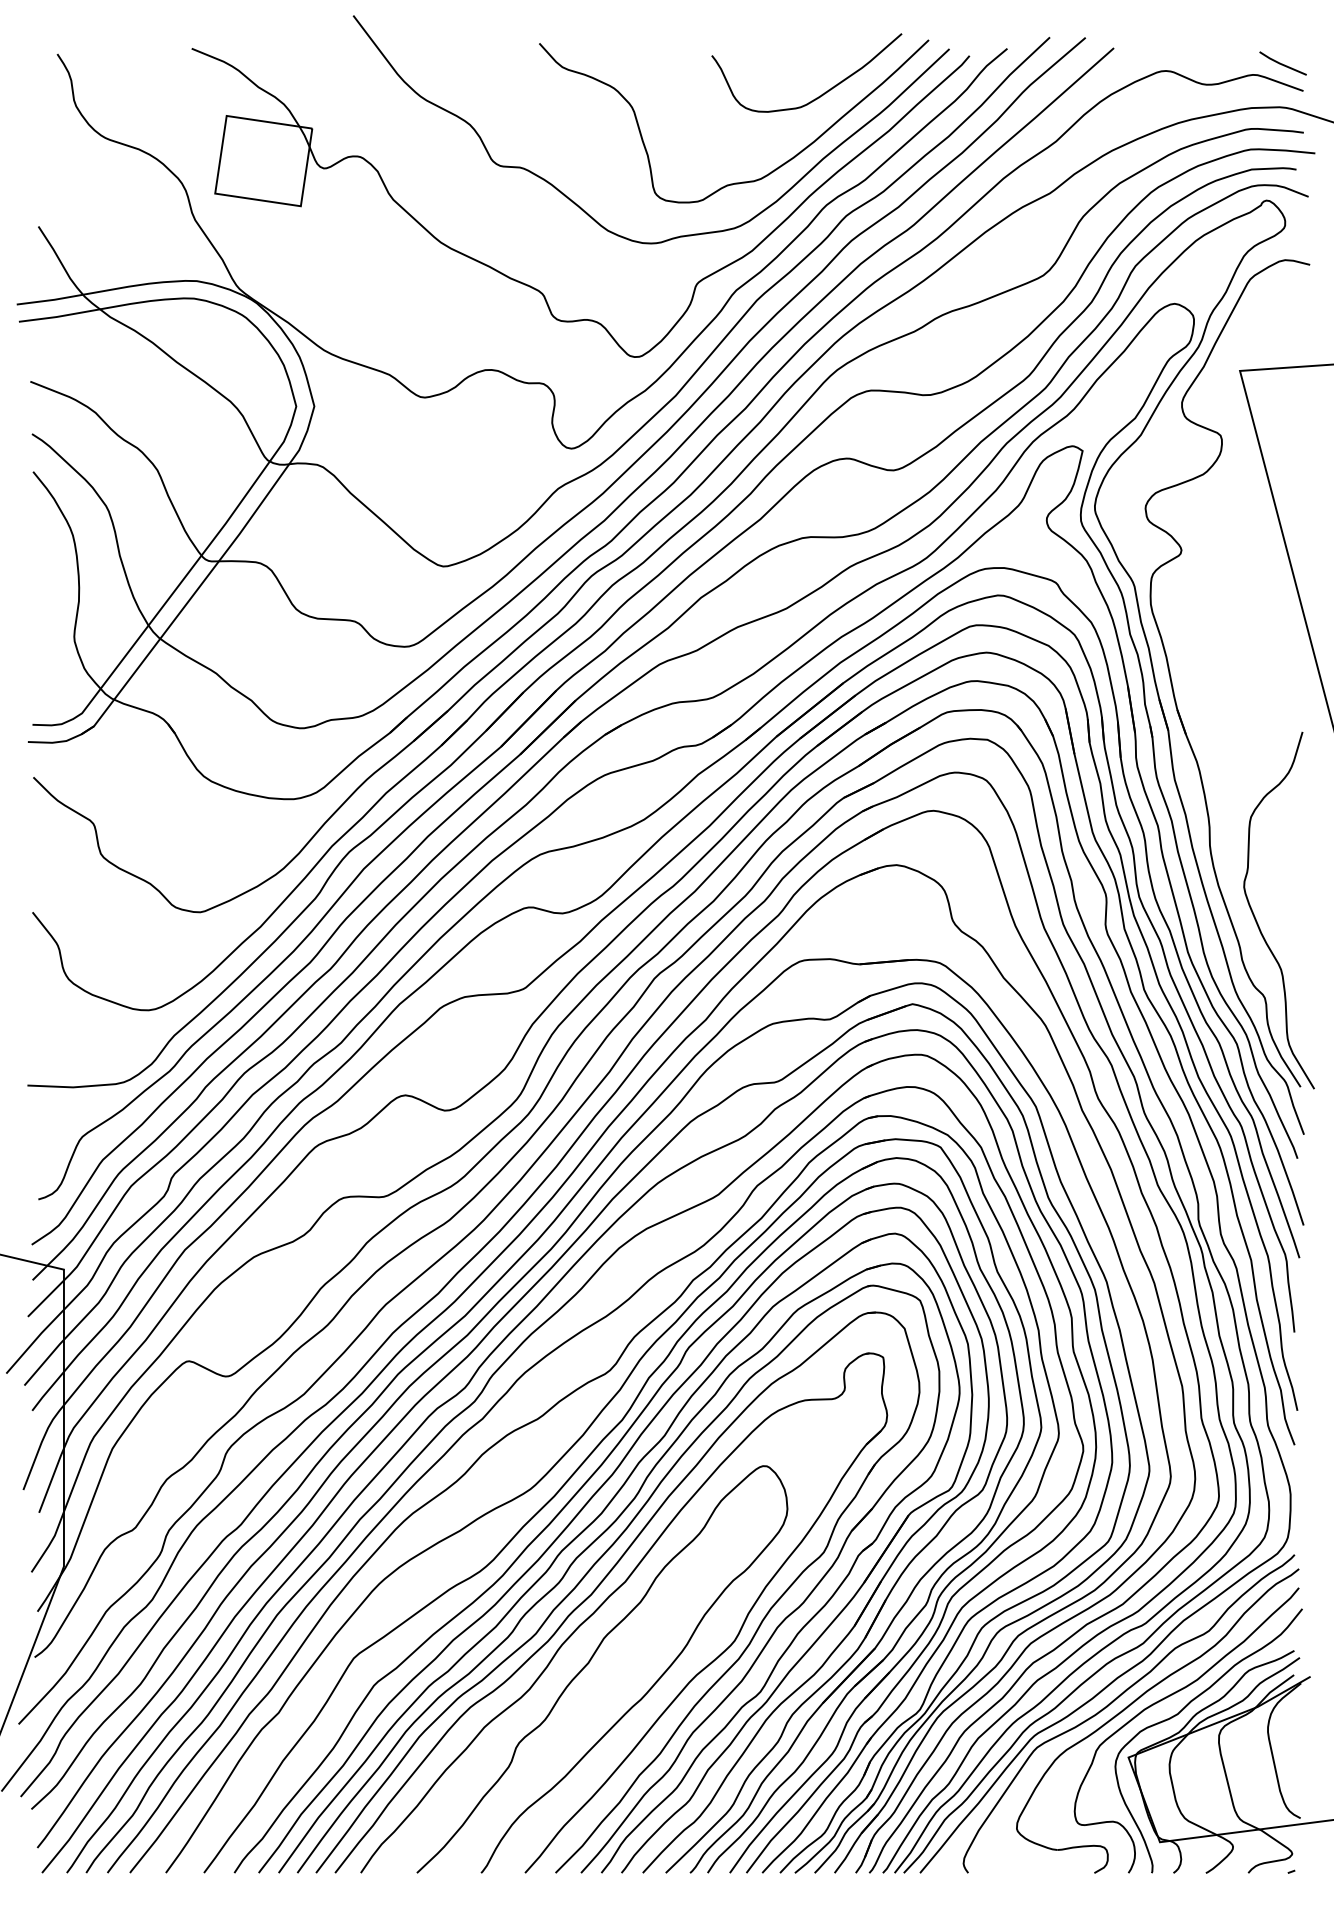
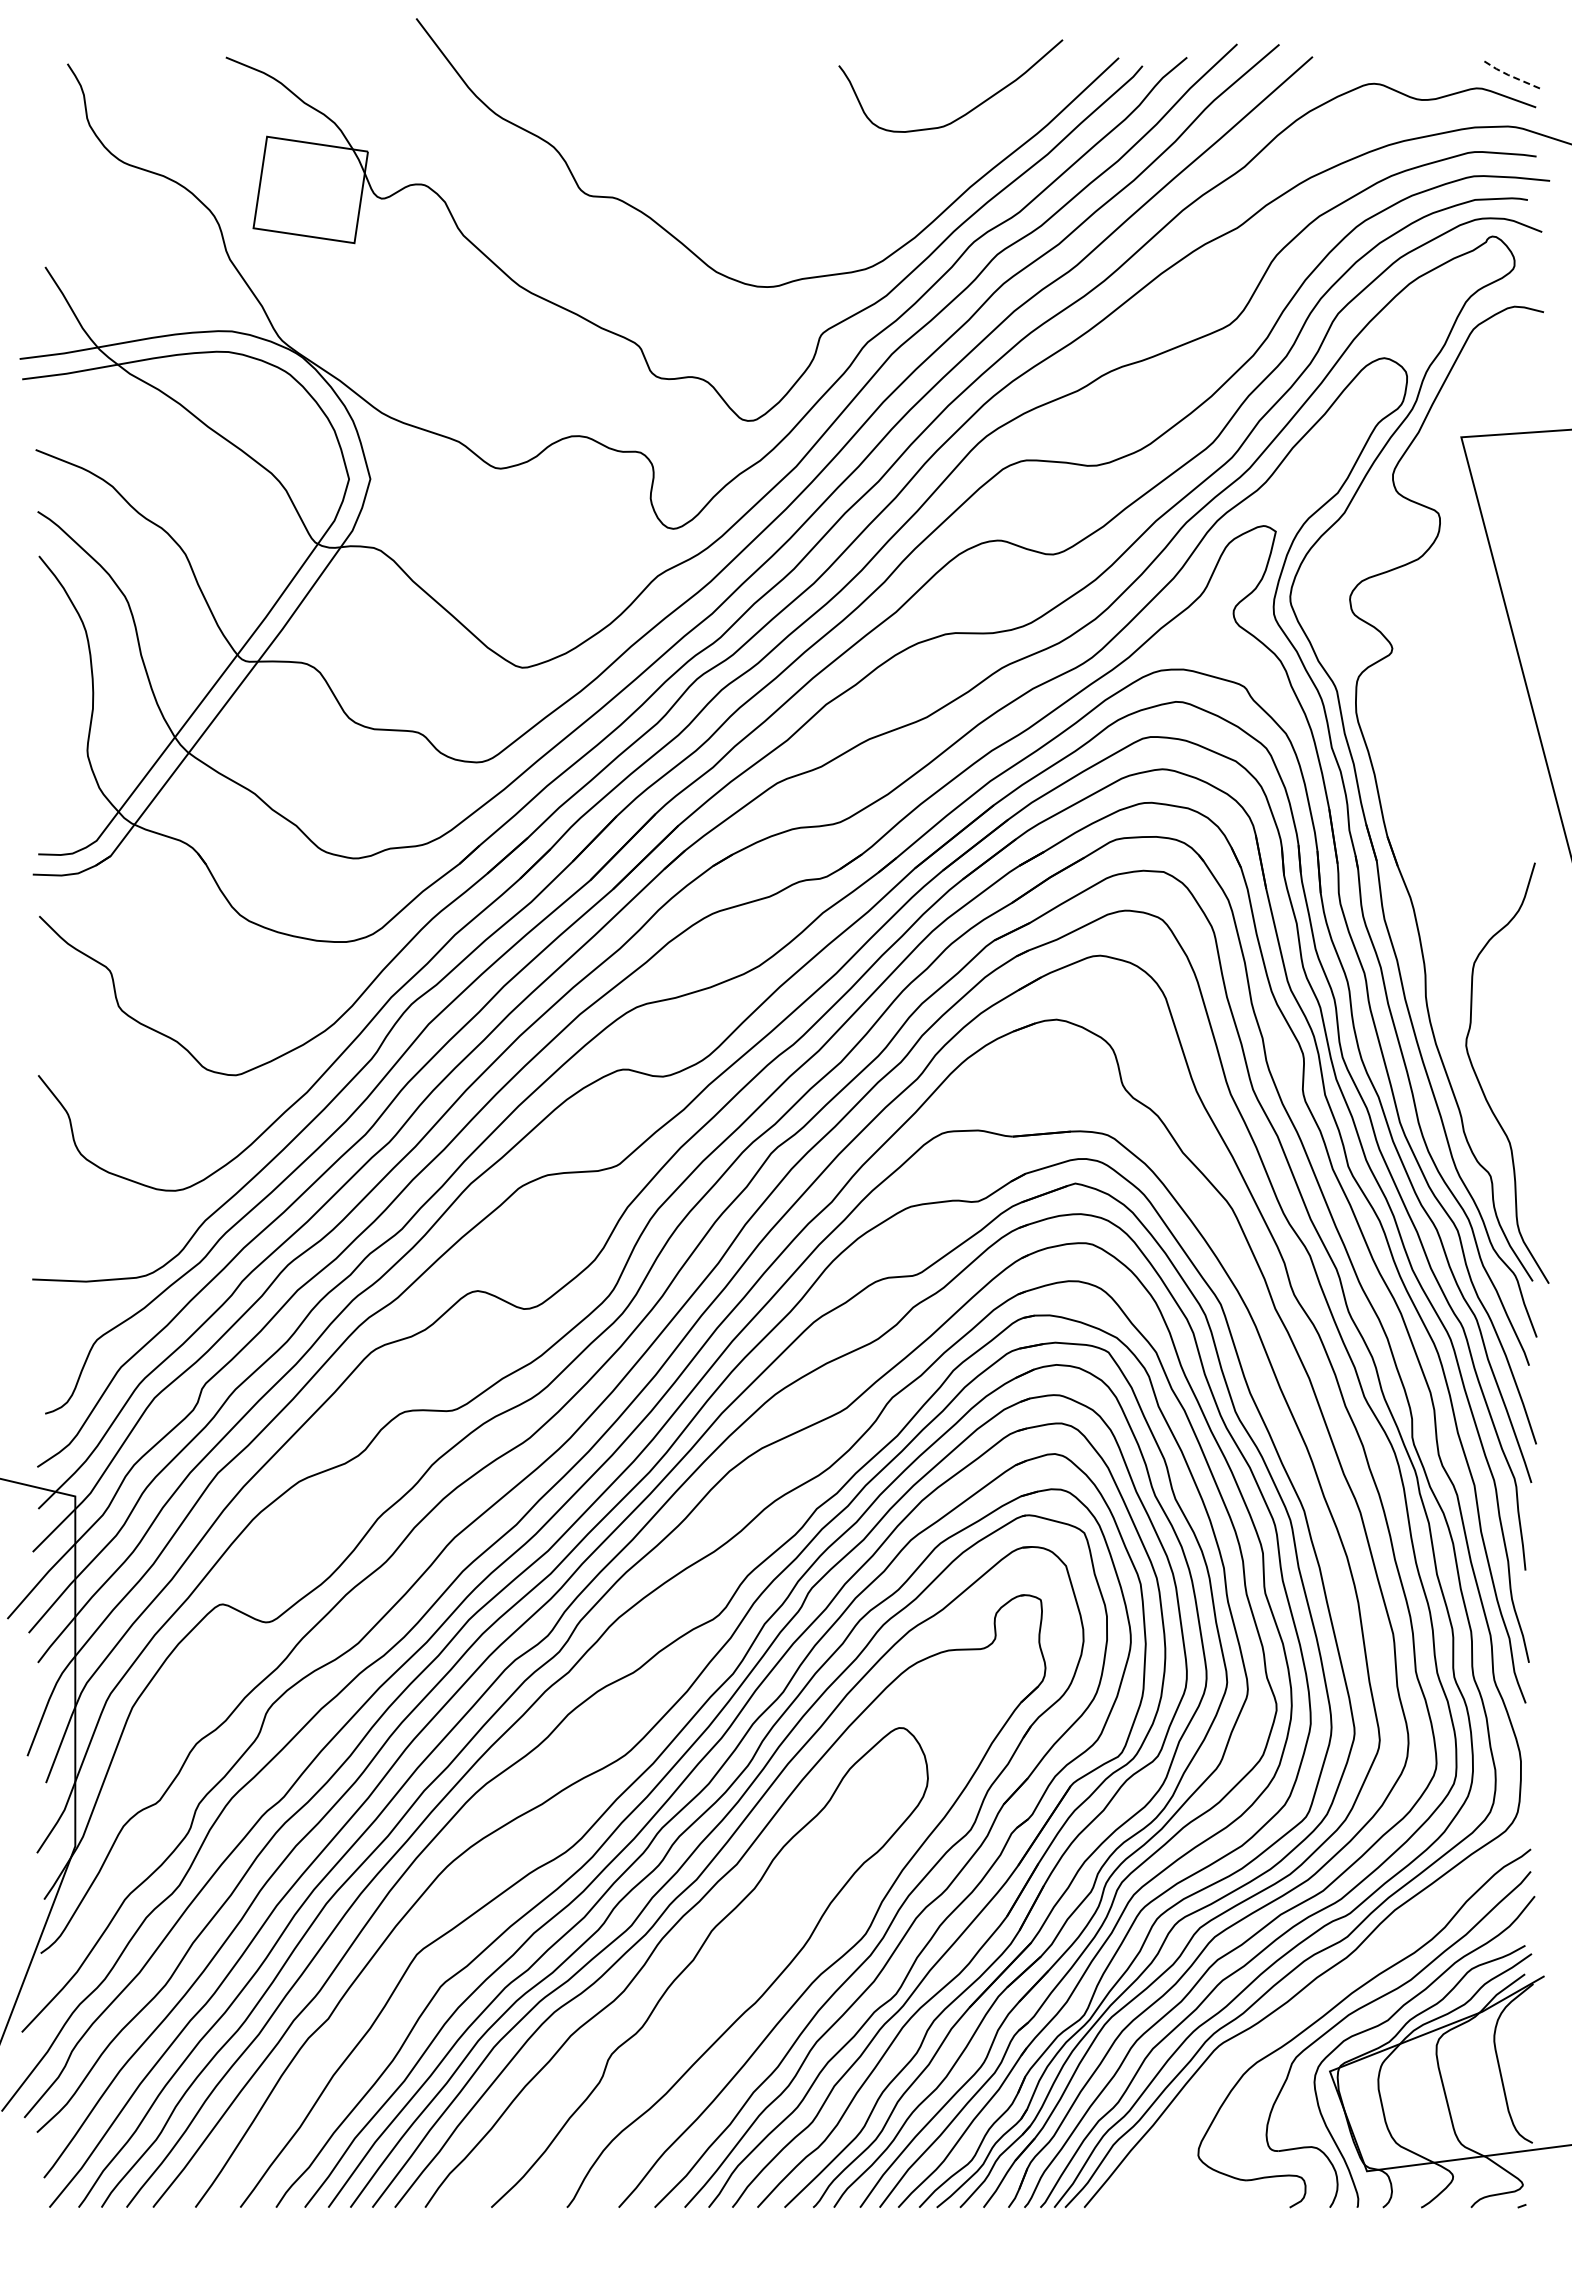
line: (1281, 63) -> (1510, 75), solid -> dashed
curve: (741, 181) -> (873, 214), removed
curve: (1116, 1699) -> (1315, 2003), removed

